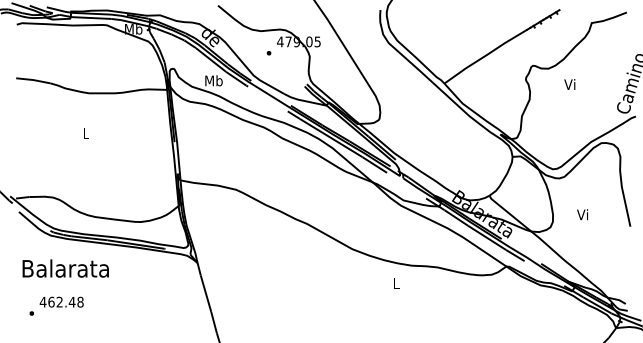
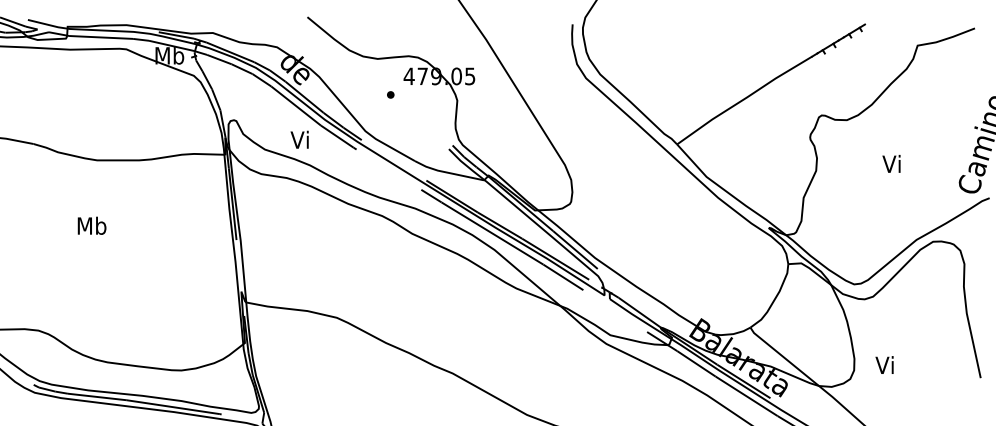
text: (213, 80) -> (300, 139), Mb -> Vi
text: (569, 84) -> (891, 163), moved
text: (85, 132) -> (91, 224), L -> Mb
text: (582, 214) -> (884, 364), moved

